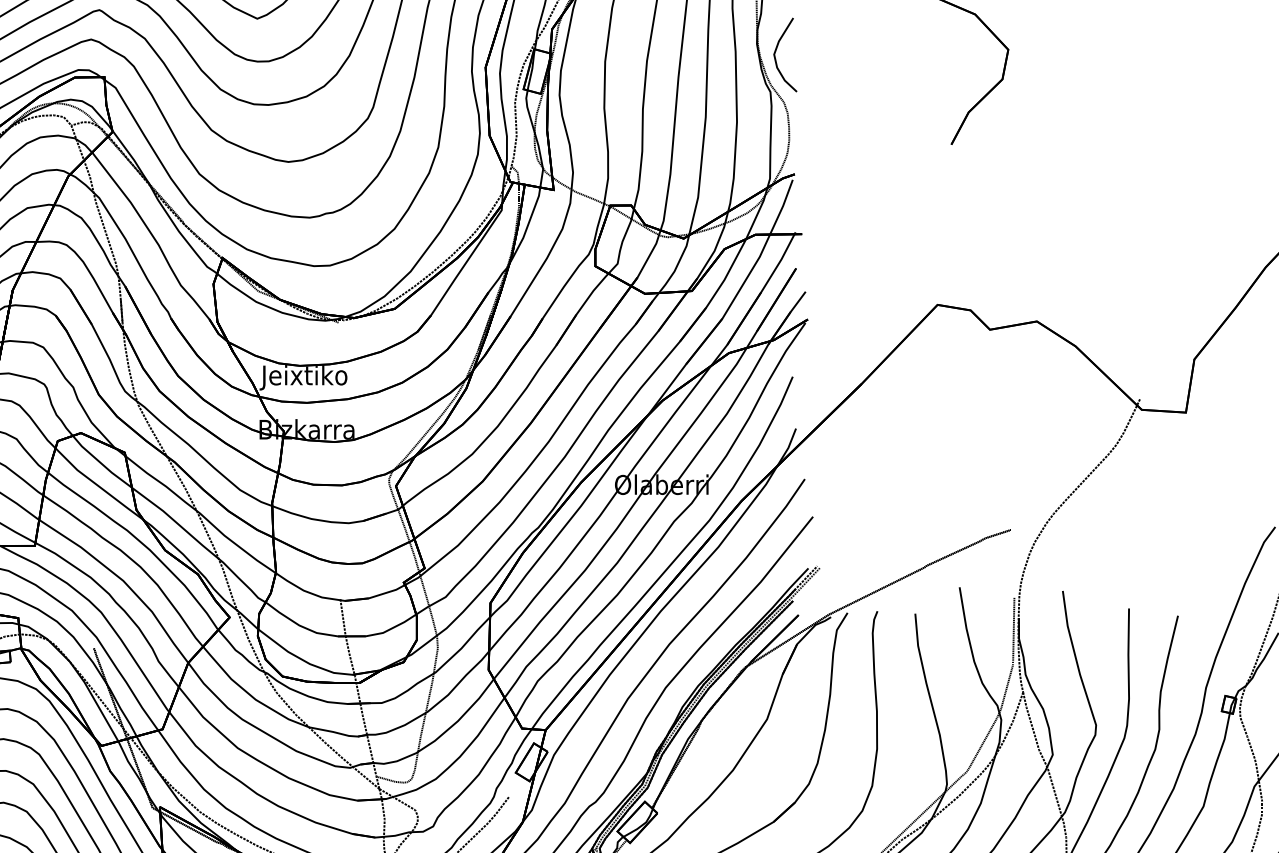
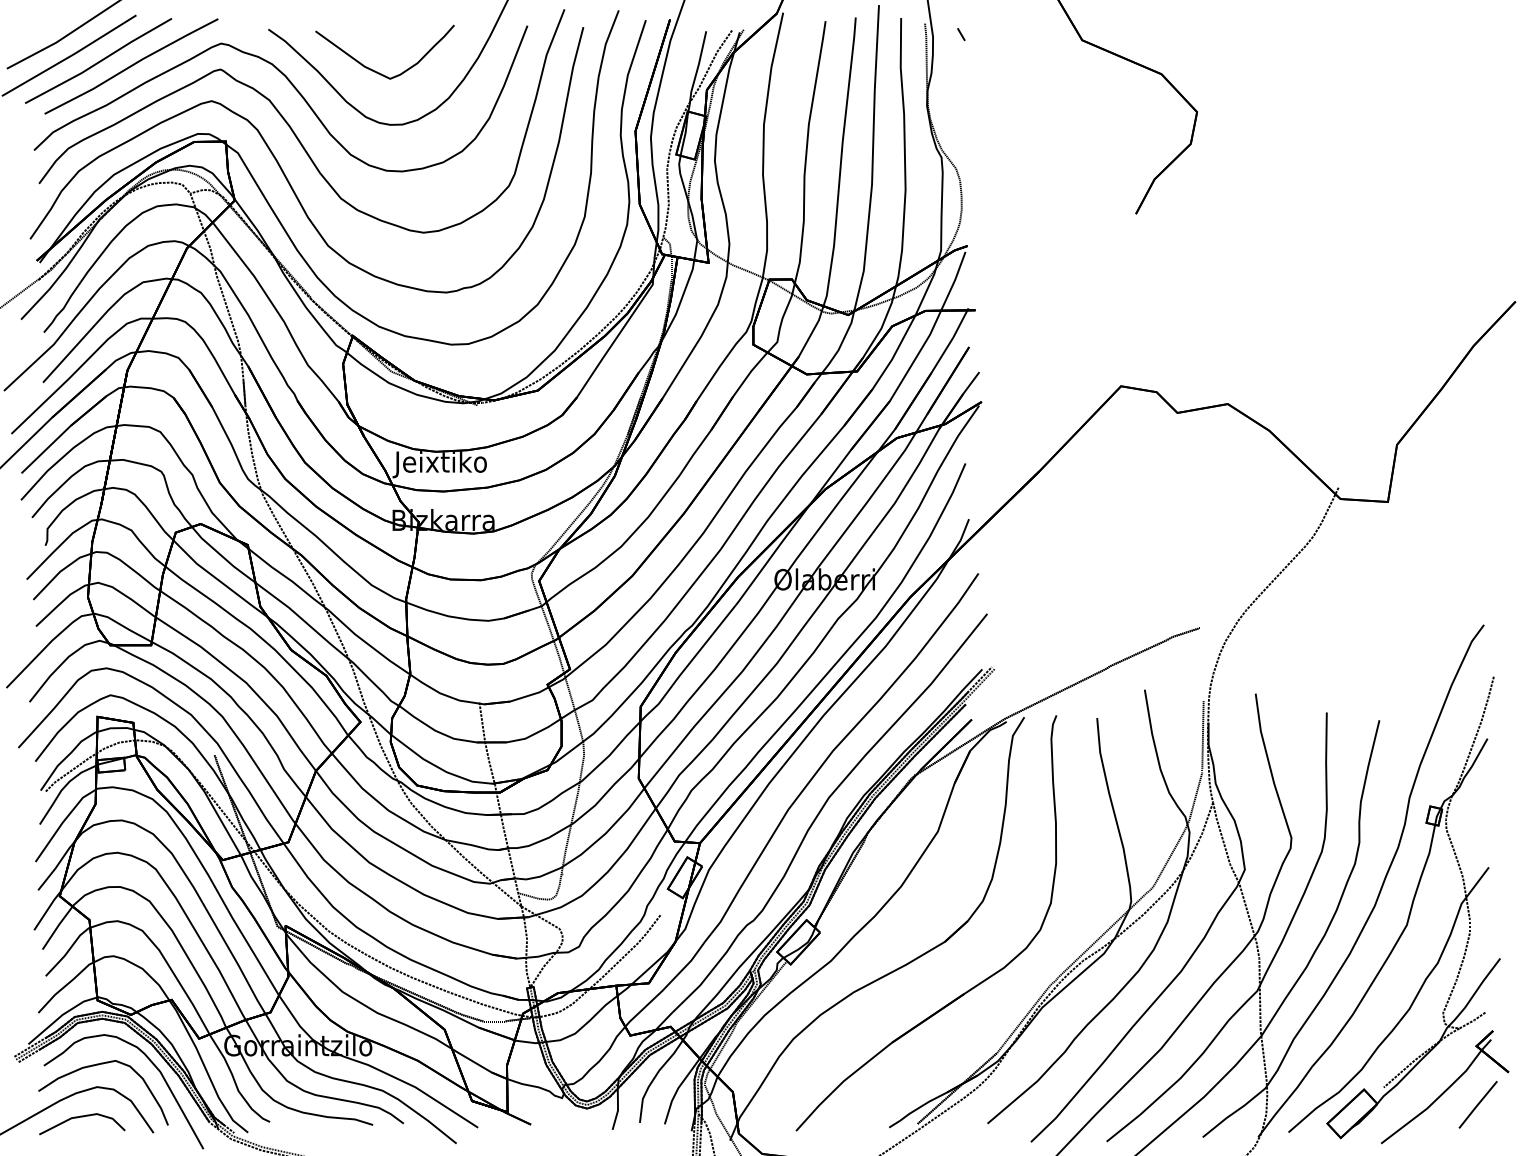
curve: (776, 52) -> (947, 115), removed

